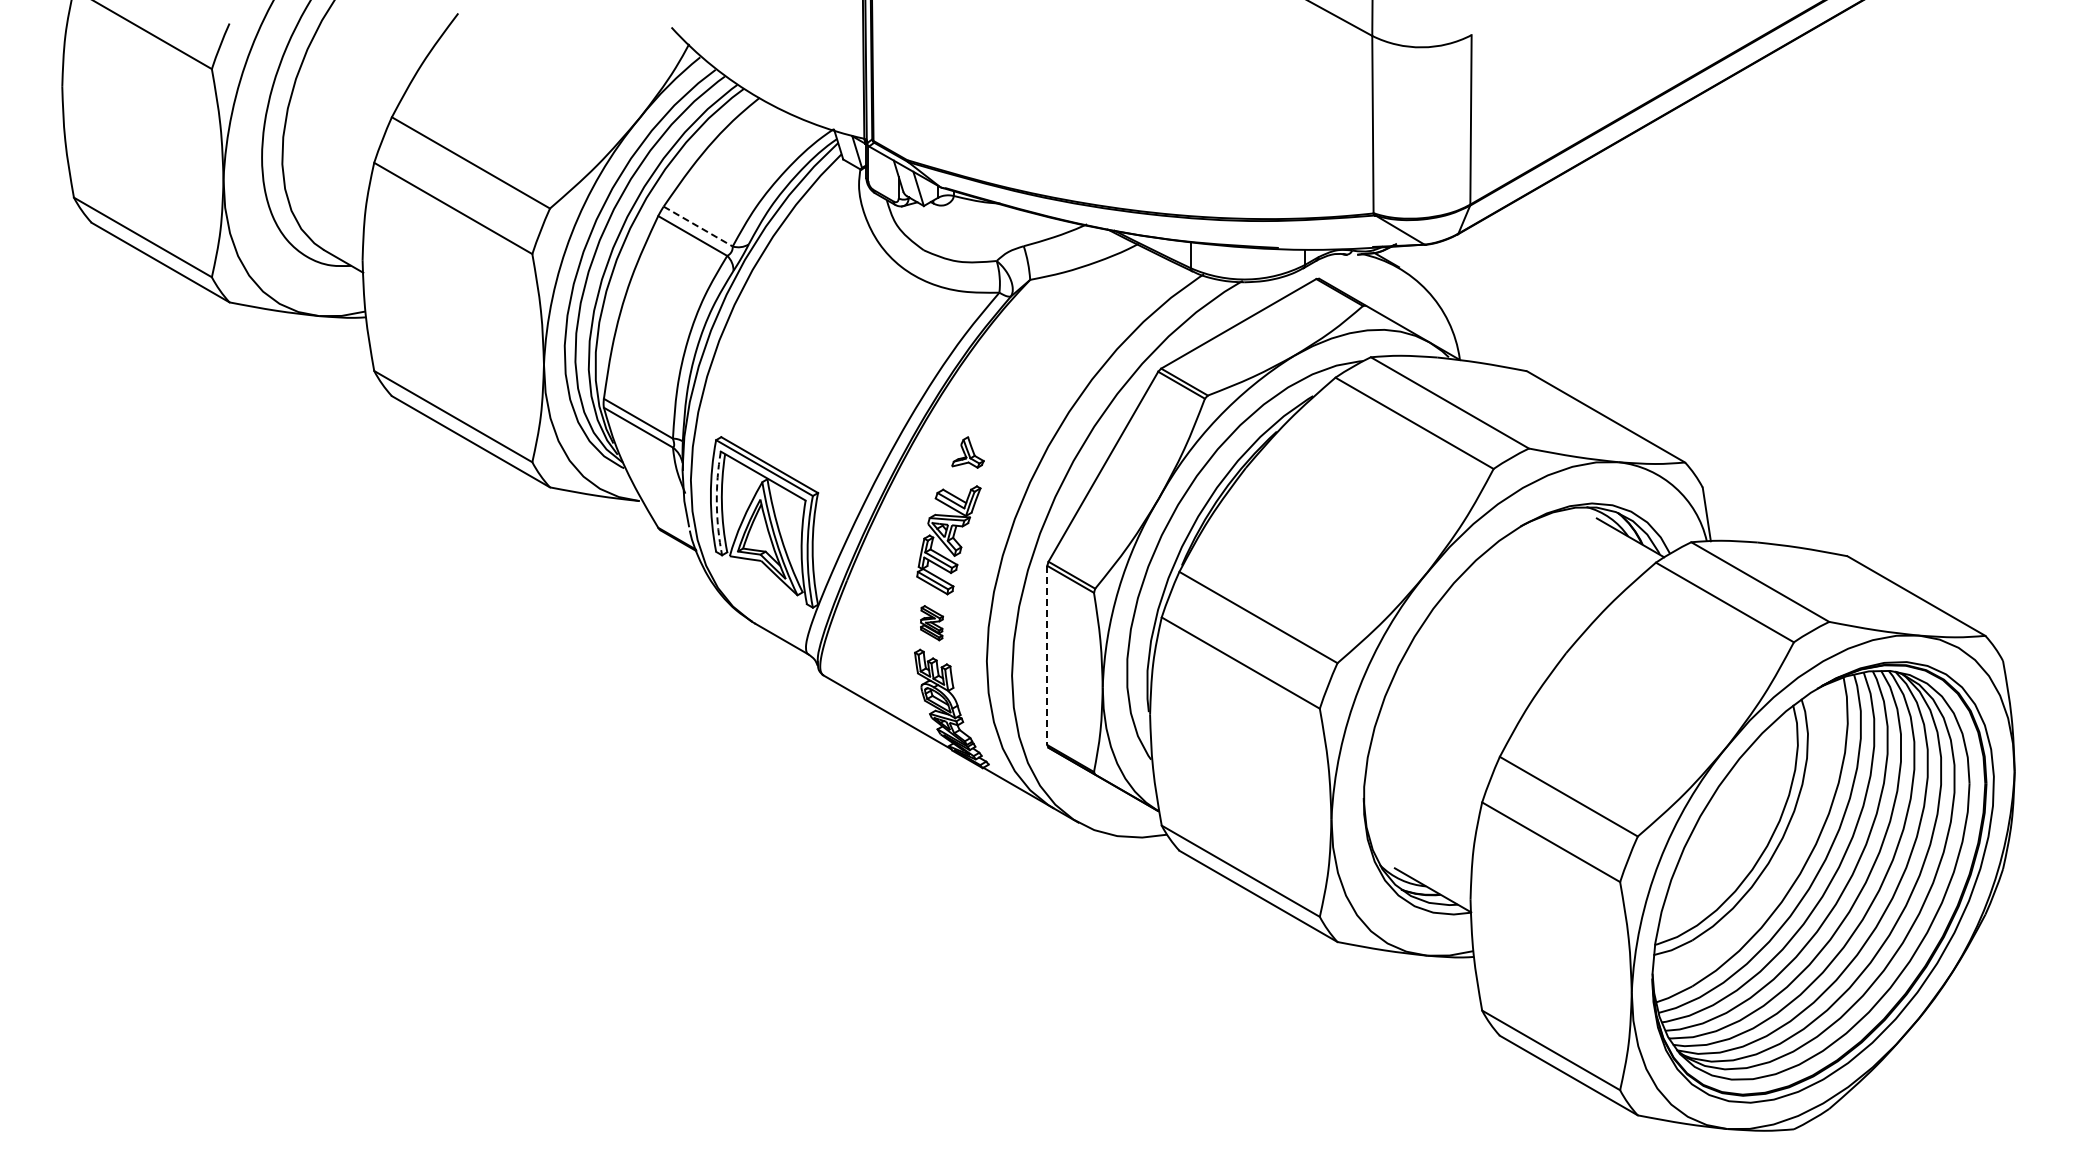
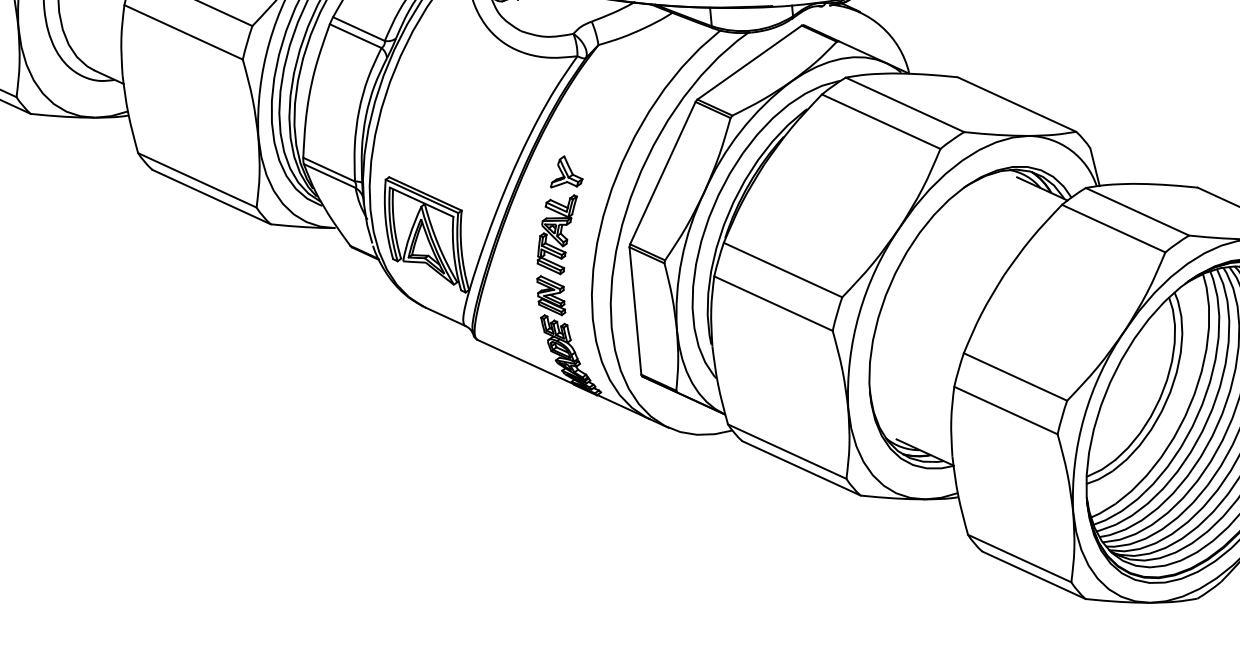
line: (698, 226) -> (359, 29), dashed -> solid
part: (967, 452) -> (565, 171), size x1.43
arc: (716, 503) -> (390, 224), dashed -> solid
part: (931, 622) -> (550, 295), size x1.67
line: (1047, 655) -> (635, 311), dashed -> solid

